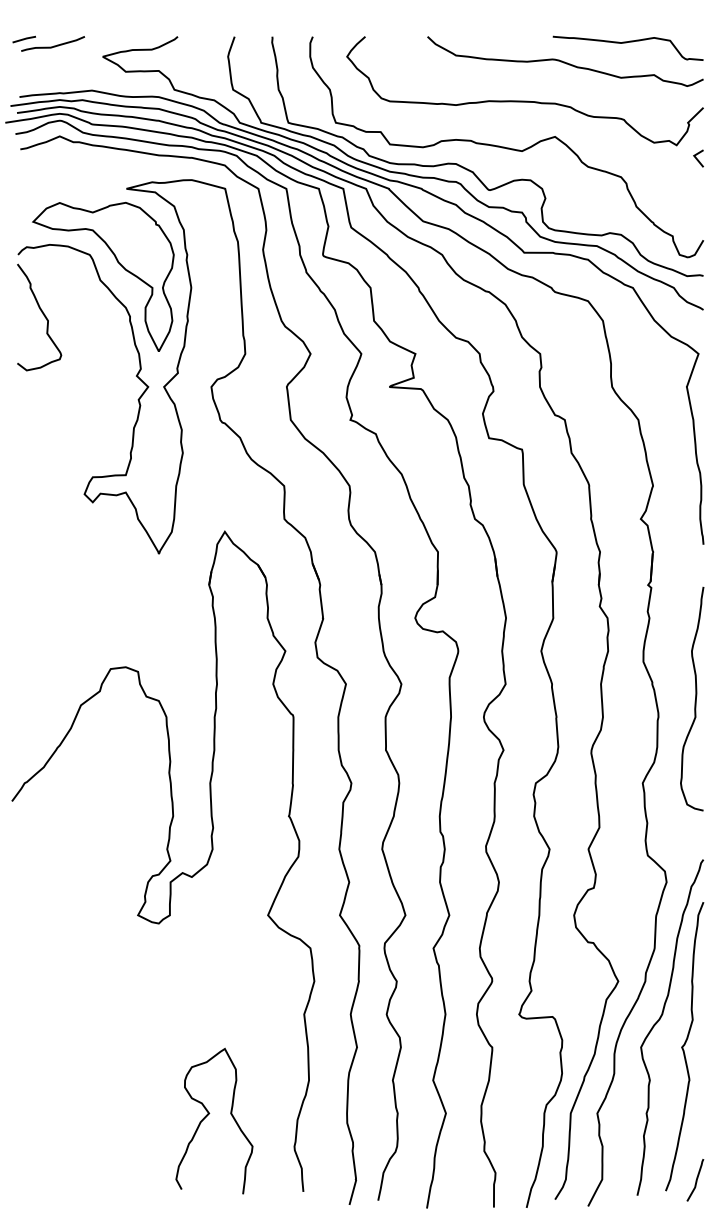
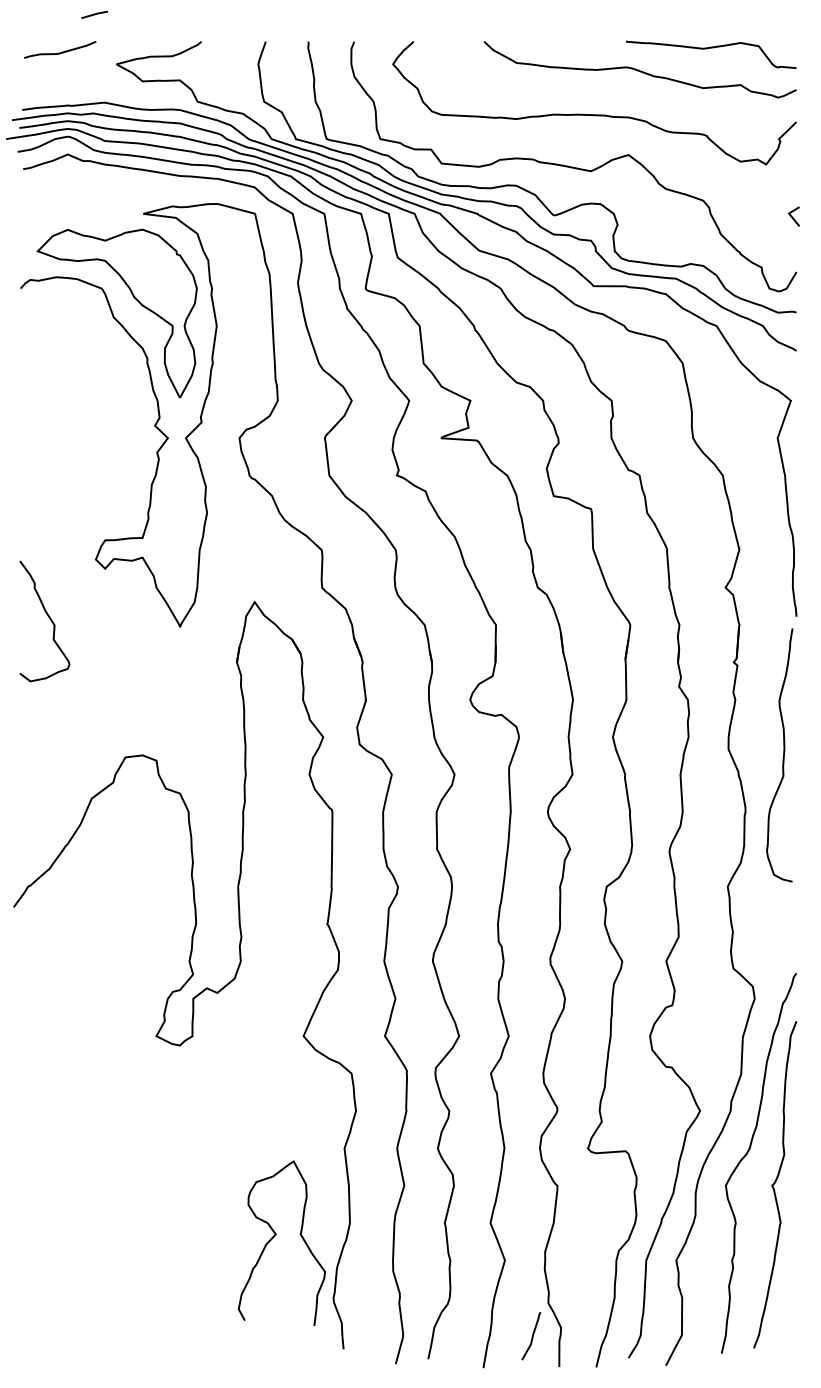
line: (24, 39) -> (94, 14), moved
line: (697, 158) -> (792, 216), moved
curve: (43, 315) -> (49, 619), moved
curve: (694, 700) -> (782, 757), moved
curve: (208, 1115) -> (275, 1236), moved
curve: (695, 1180) -> (531, 1336), moved

